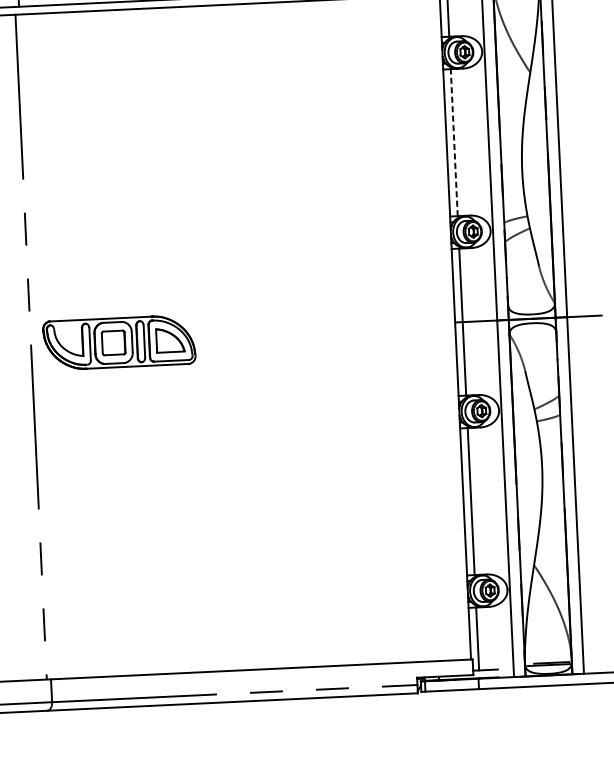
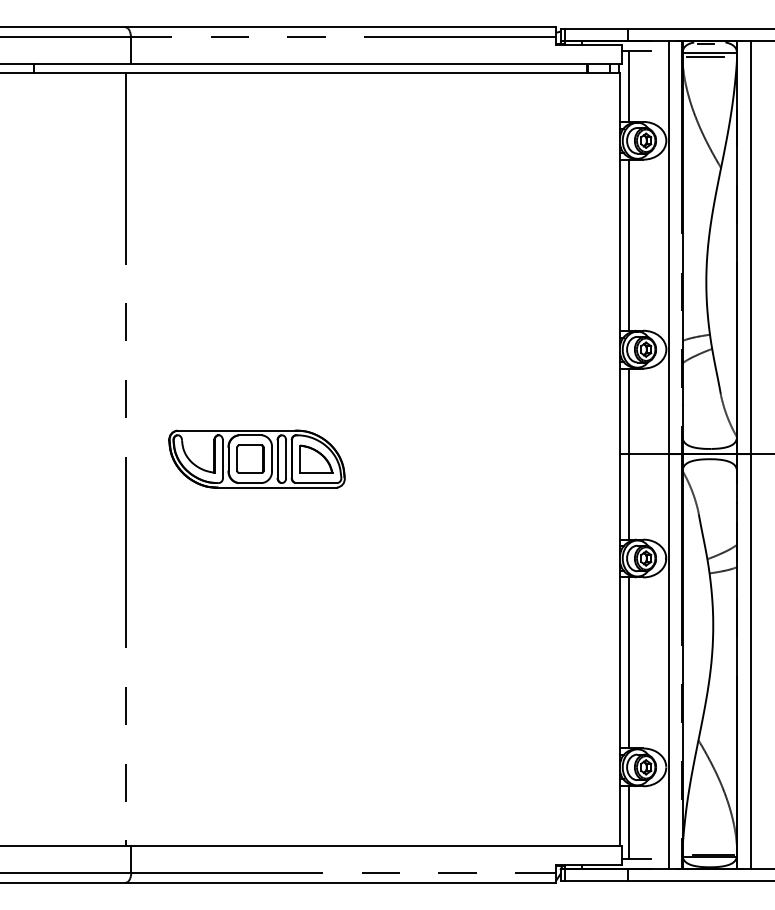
line: (453, 142) -> (628, 245), dashed -> solid
part: (118, 342) -> (256, 458), moved

